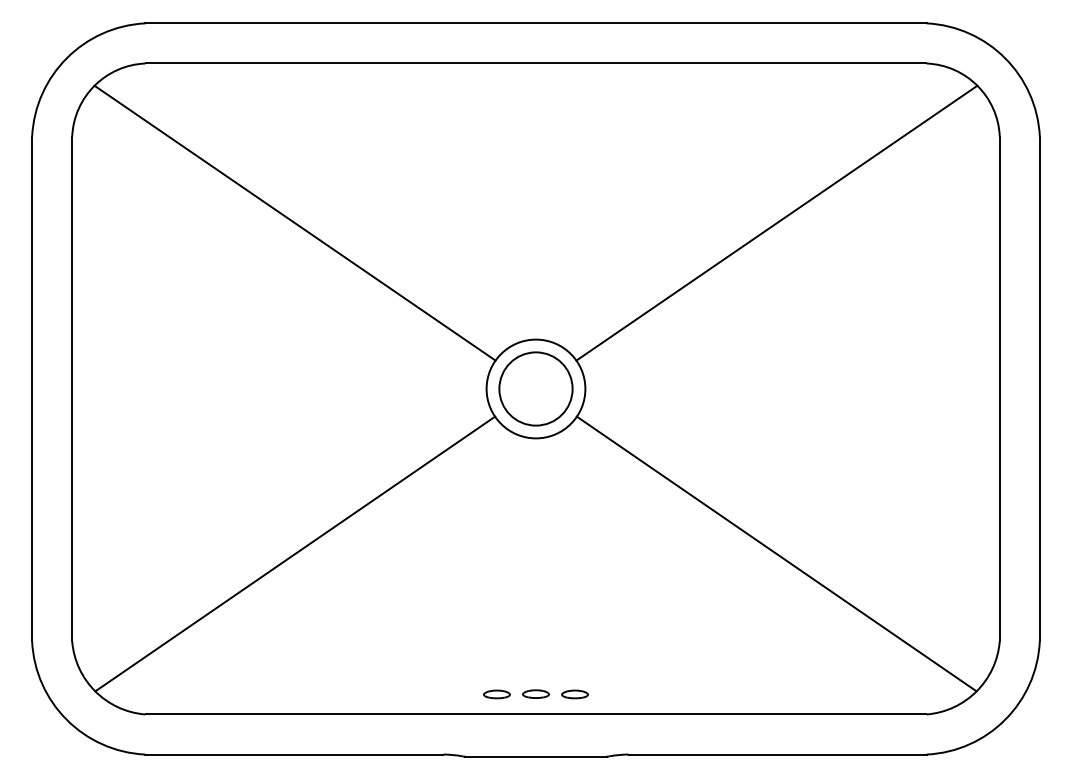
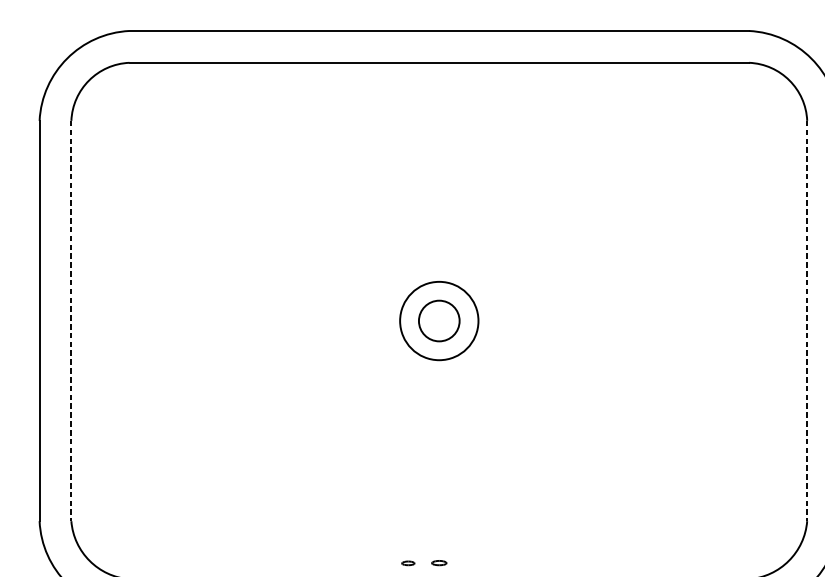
line: (294, 222) -> (247, 188), removed
line: (776, 222) -> (630, 188), removed
circle: (535, 388) -> (438, 320), size x0.7
line: (72, 389) -> (71, 321), solid -> dashed
line: (999, 389) -> (806, 321), solid -> dashed
line: (295, 553) -> (248, 451), removed
line: (776, 553) -> (630, 451), removed
part: (535, 693) -> (438, 562), size x0.7
part: (496, 694) -> (407, 563), size x0.6
part: (574, 694) -> (469, 563), removed

